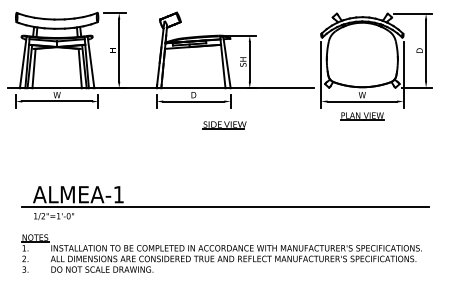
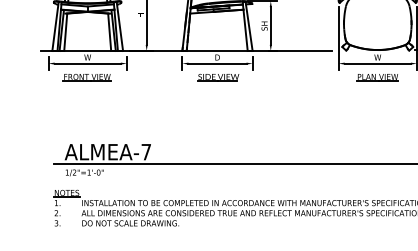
part: (56, 116) -> (87, 77), added
part: (224, 125) -> (218, 77), moved
text: (118, 194) -> (146, 151), ALMEA-1 -> ALMEA-7

